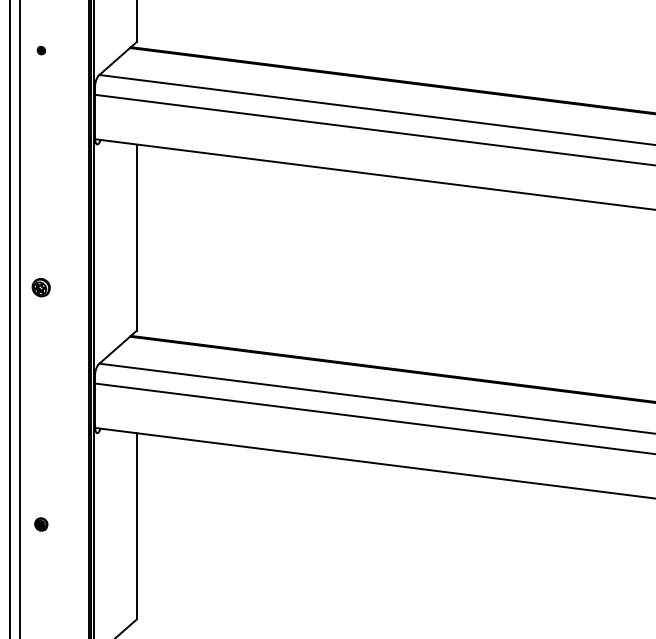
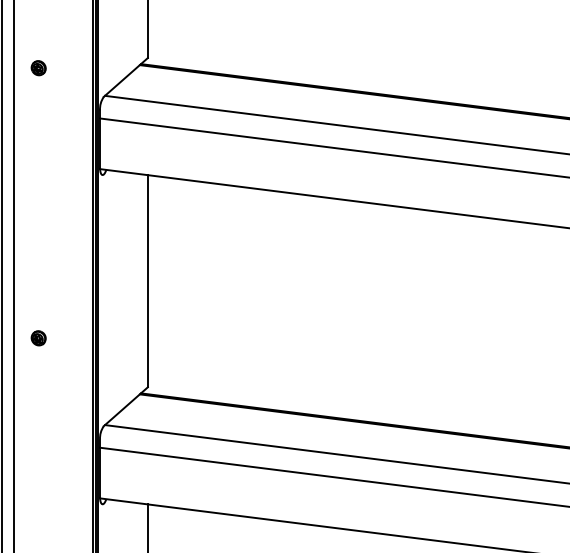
part: (41, 50) -> (38, 67), size x1.67
part: (41, 287) -> (38, 338), size x0.71

